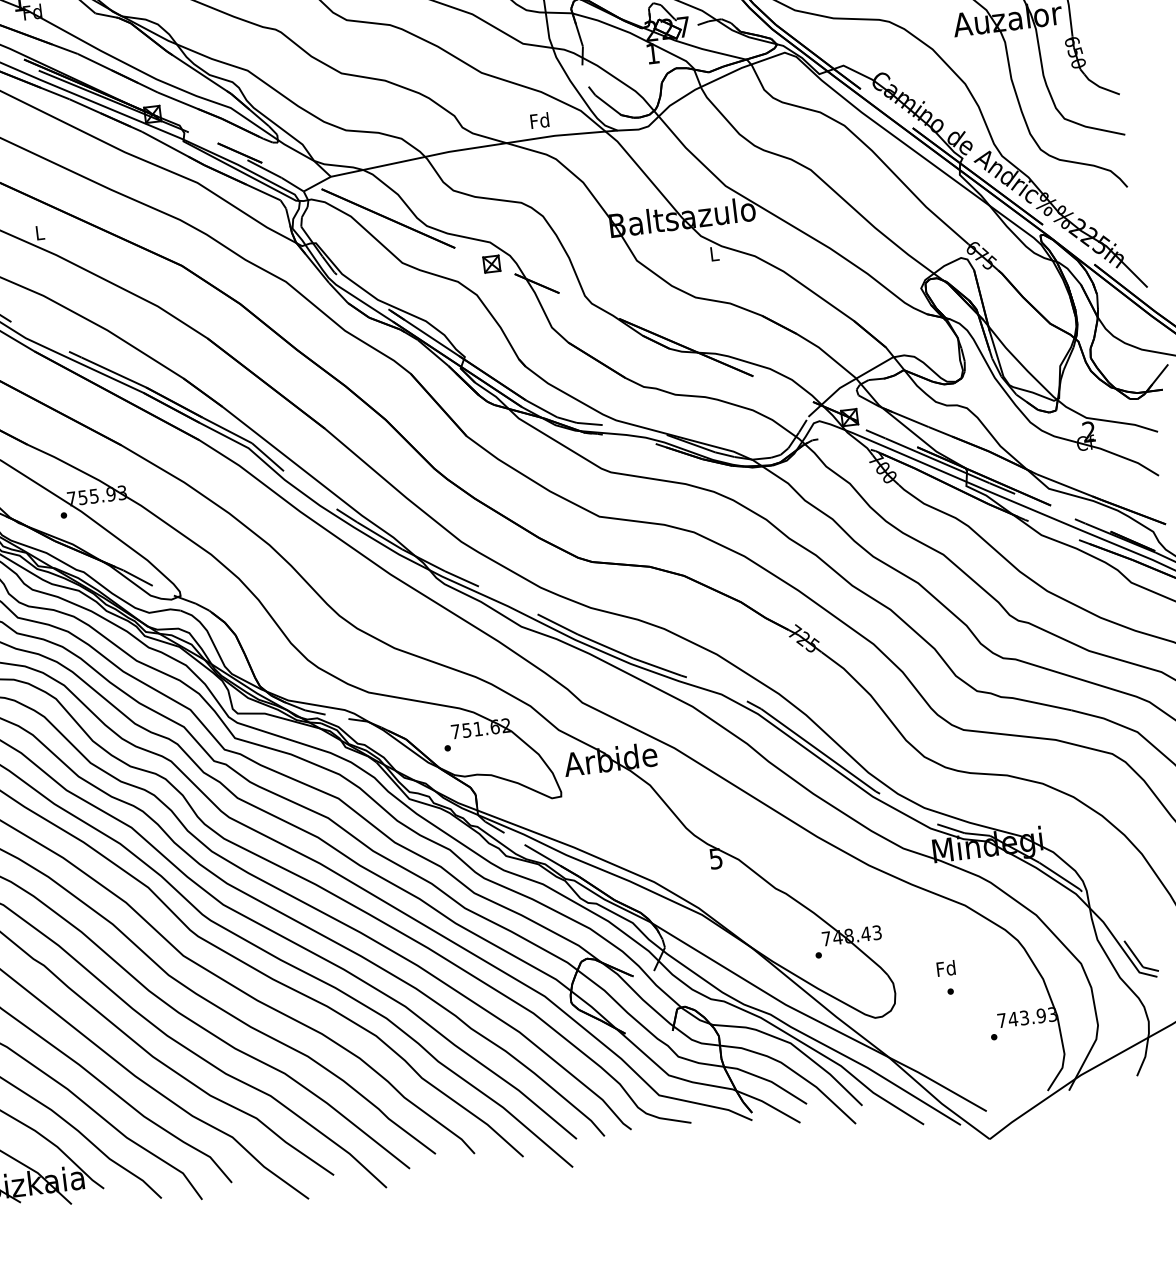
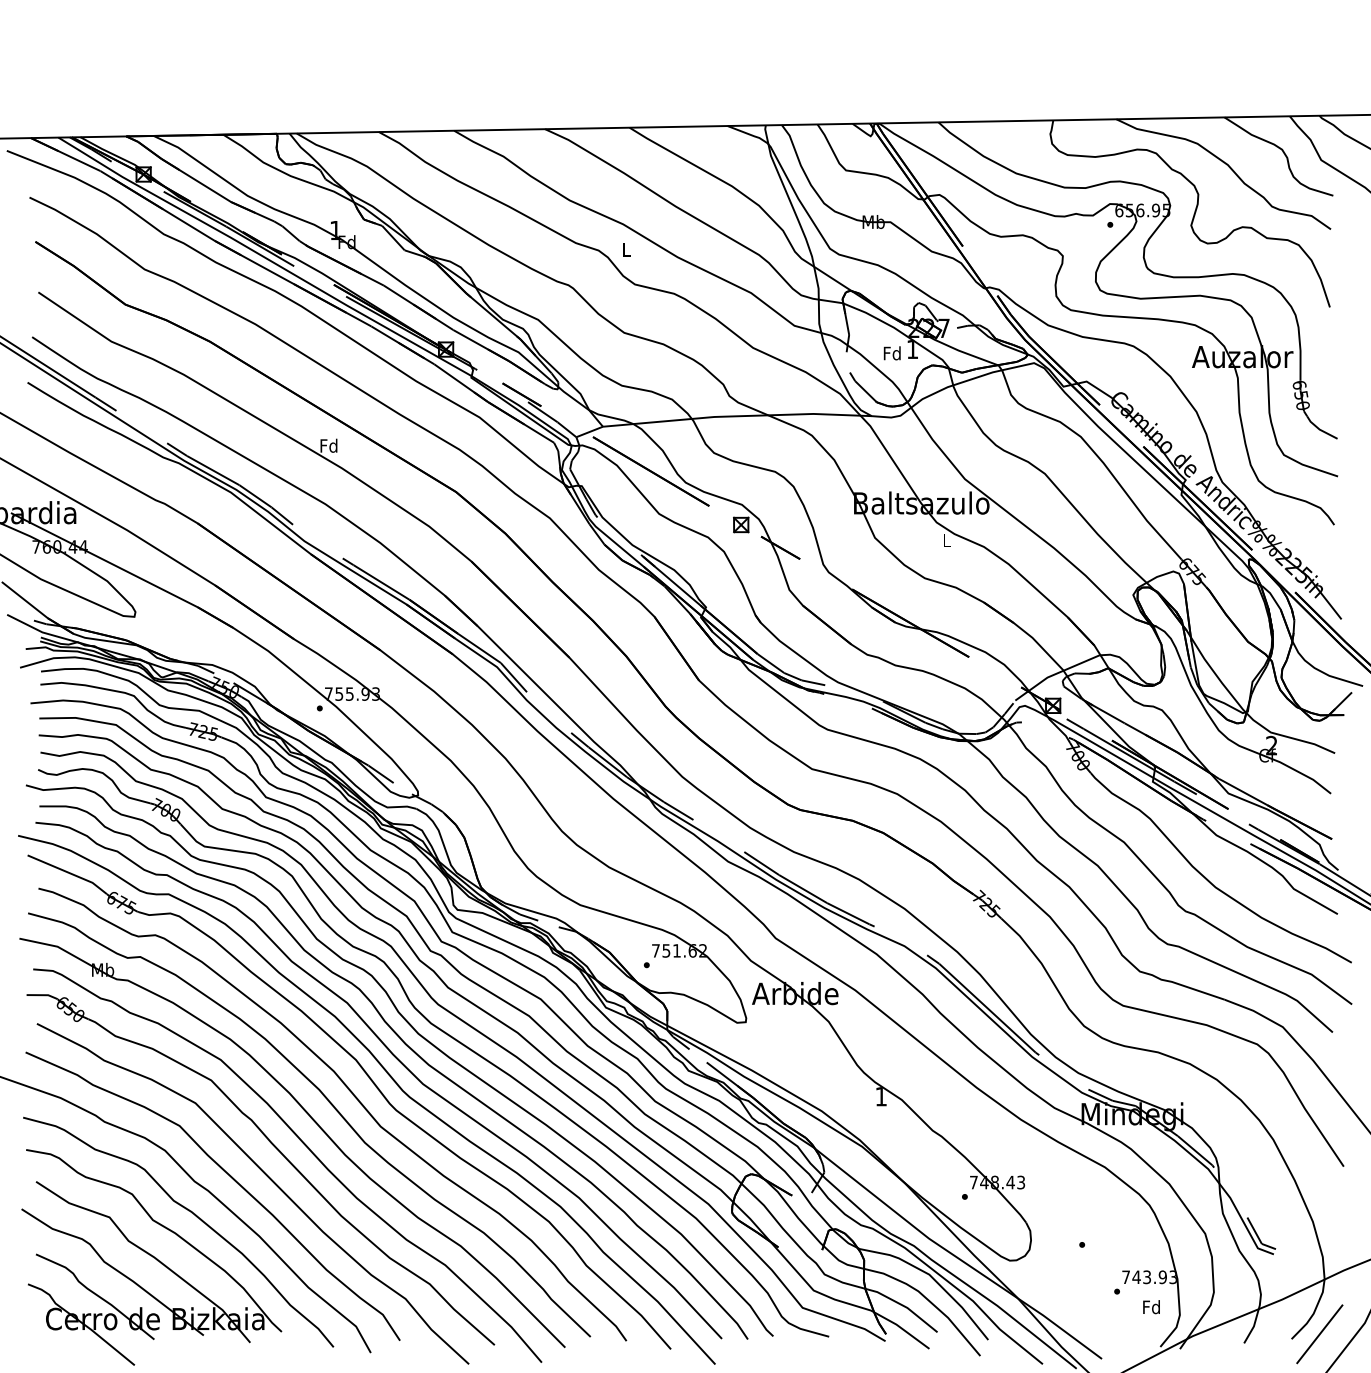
text: (538, 120) -> (891, 353), moved
text: (39, 232) -> (328, 445), L -> Fd
text: (715, 858) -> (880, 1096), 5 -> 1
text: (946, 968) -> (1151, 1307), moved

